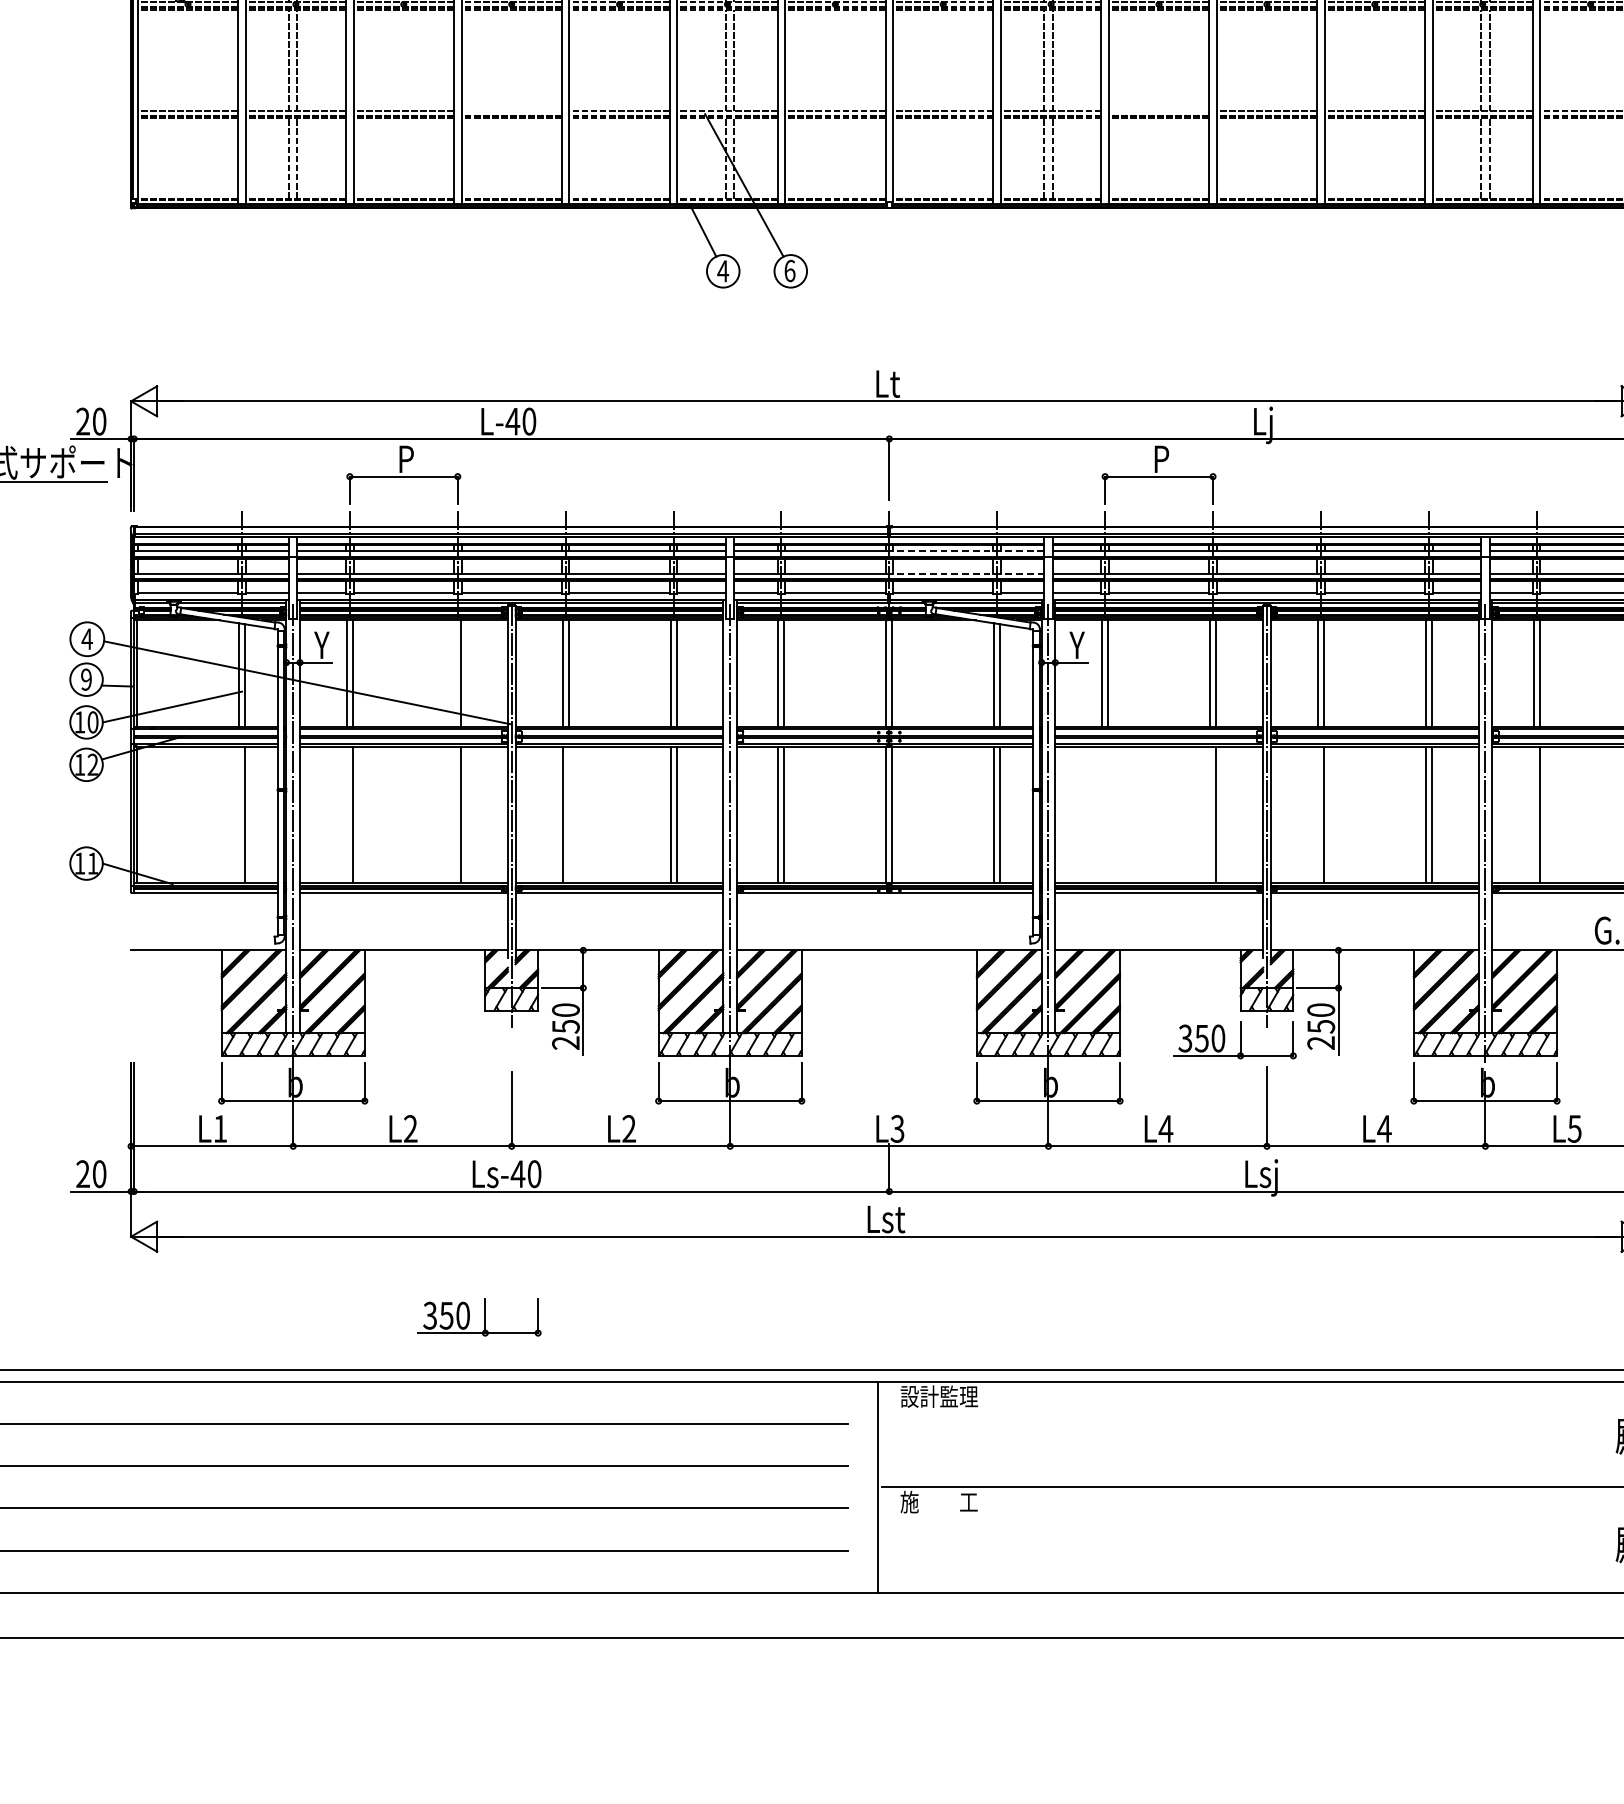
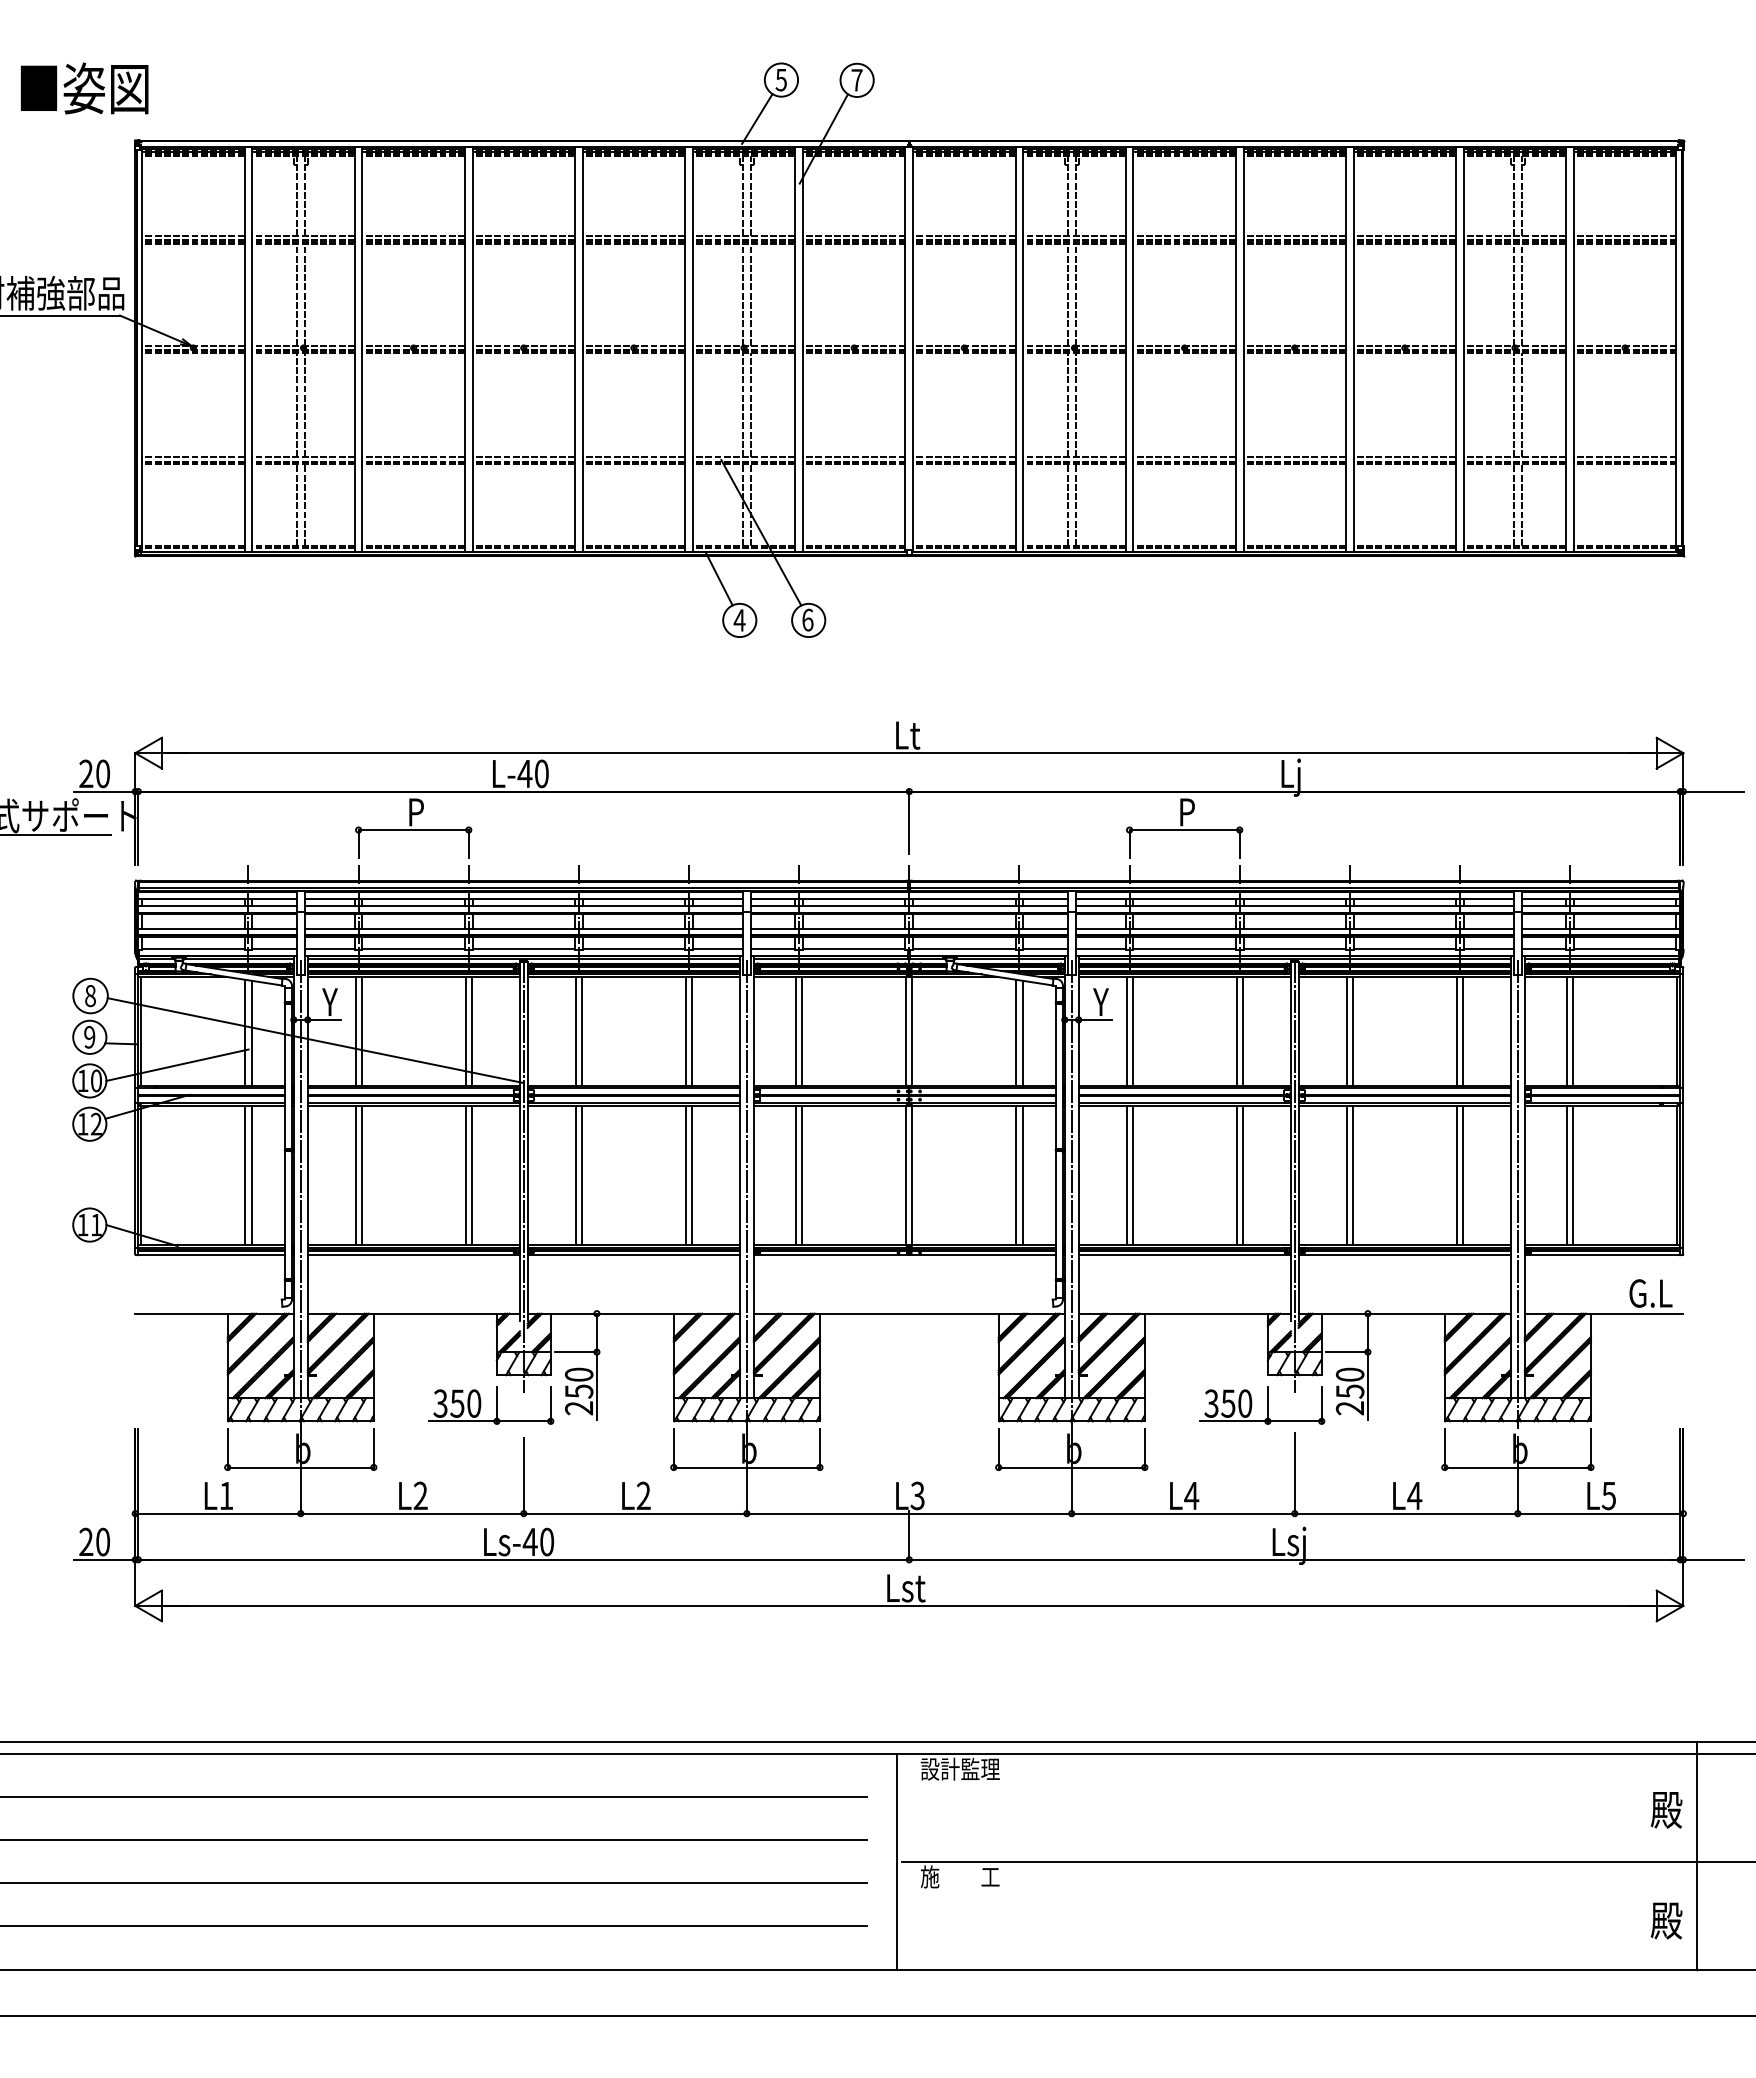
line: (511, 111) -> (523, 457), added
line: (1158, 111) -> (1184, 457), added
line: (965, 551) -> (987, 906), dashed -> solid
line: (965, 573) -> (987, 928), dashed -> solid
text: (87, 639) -> (90, 996), 4 -> 8
line: (454, 673) -> (465, 1030), added
line: (239, 815) -> (245, 1175), added
line: (346, 815) -> (355, 1175), added
line: (454, 815) -> (465, 1175), added
line: (568, 815) -> (581, 1175), added
line: (1102, 815) -> (1126, 1175), added
line: (1107, 815) -> (1132, 1175), added
line: (1209, 815) -> (1236, 1175), added
line: (1317, 815) -> (1346, 1175), added
line: (1534, 815) -> (1567, 1175), added
part: (480, 1317) -> (491, 1405), moved

